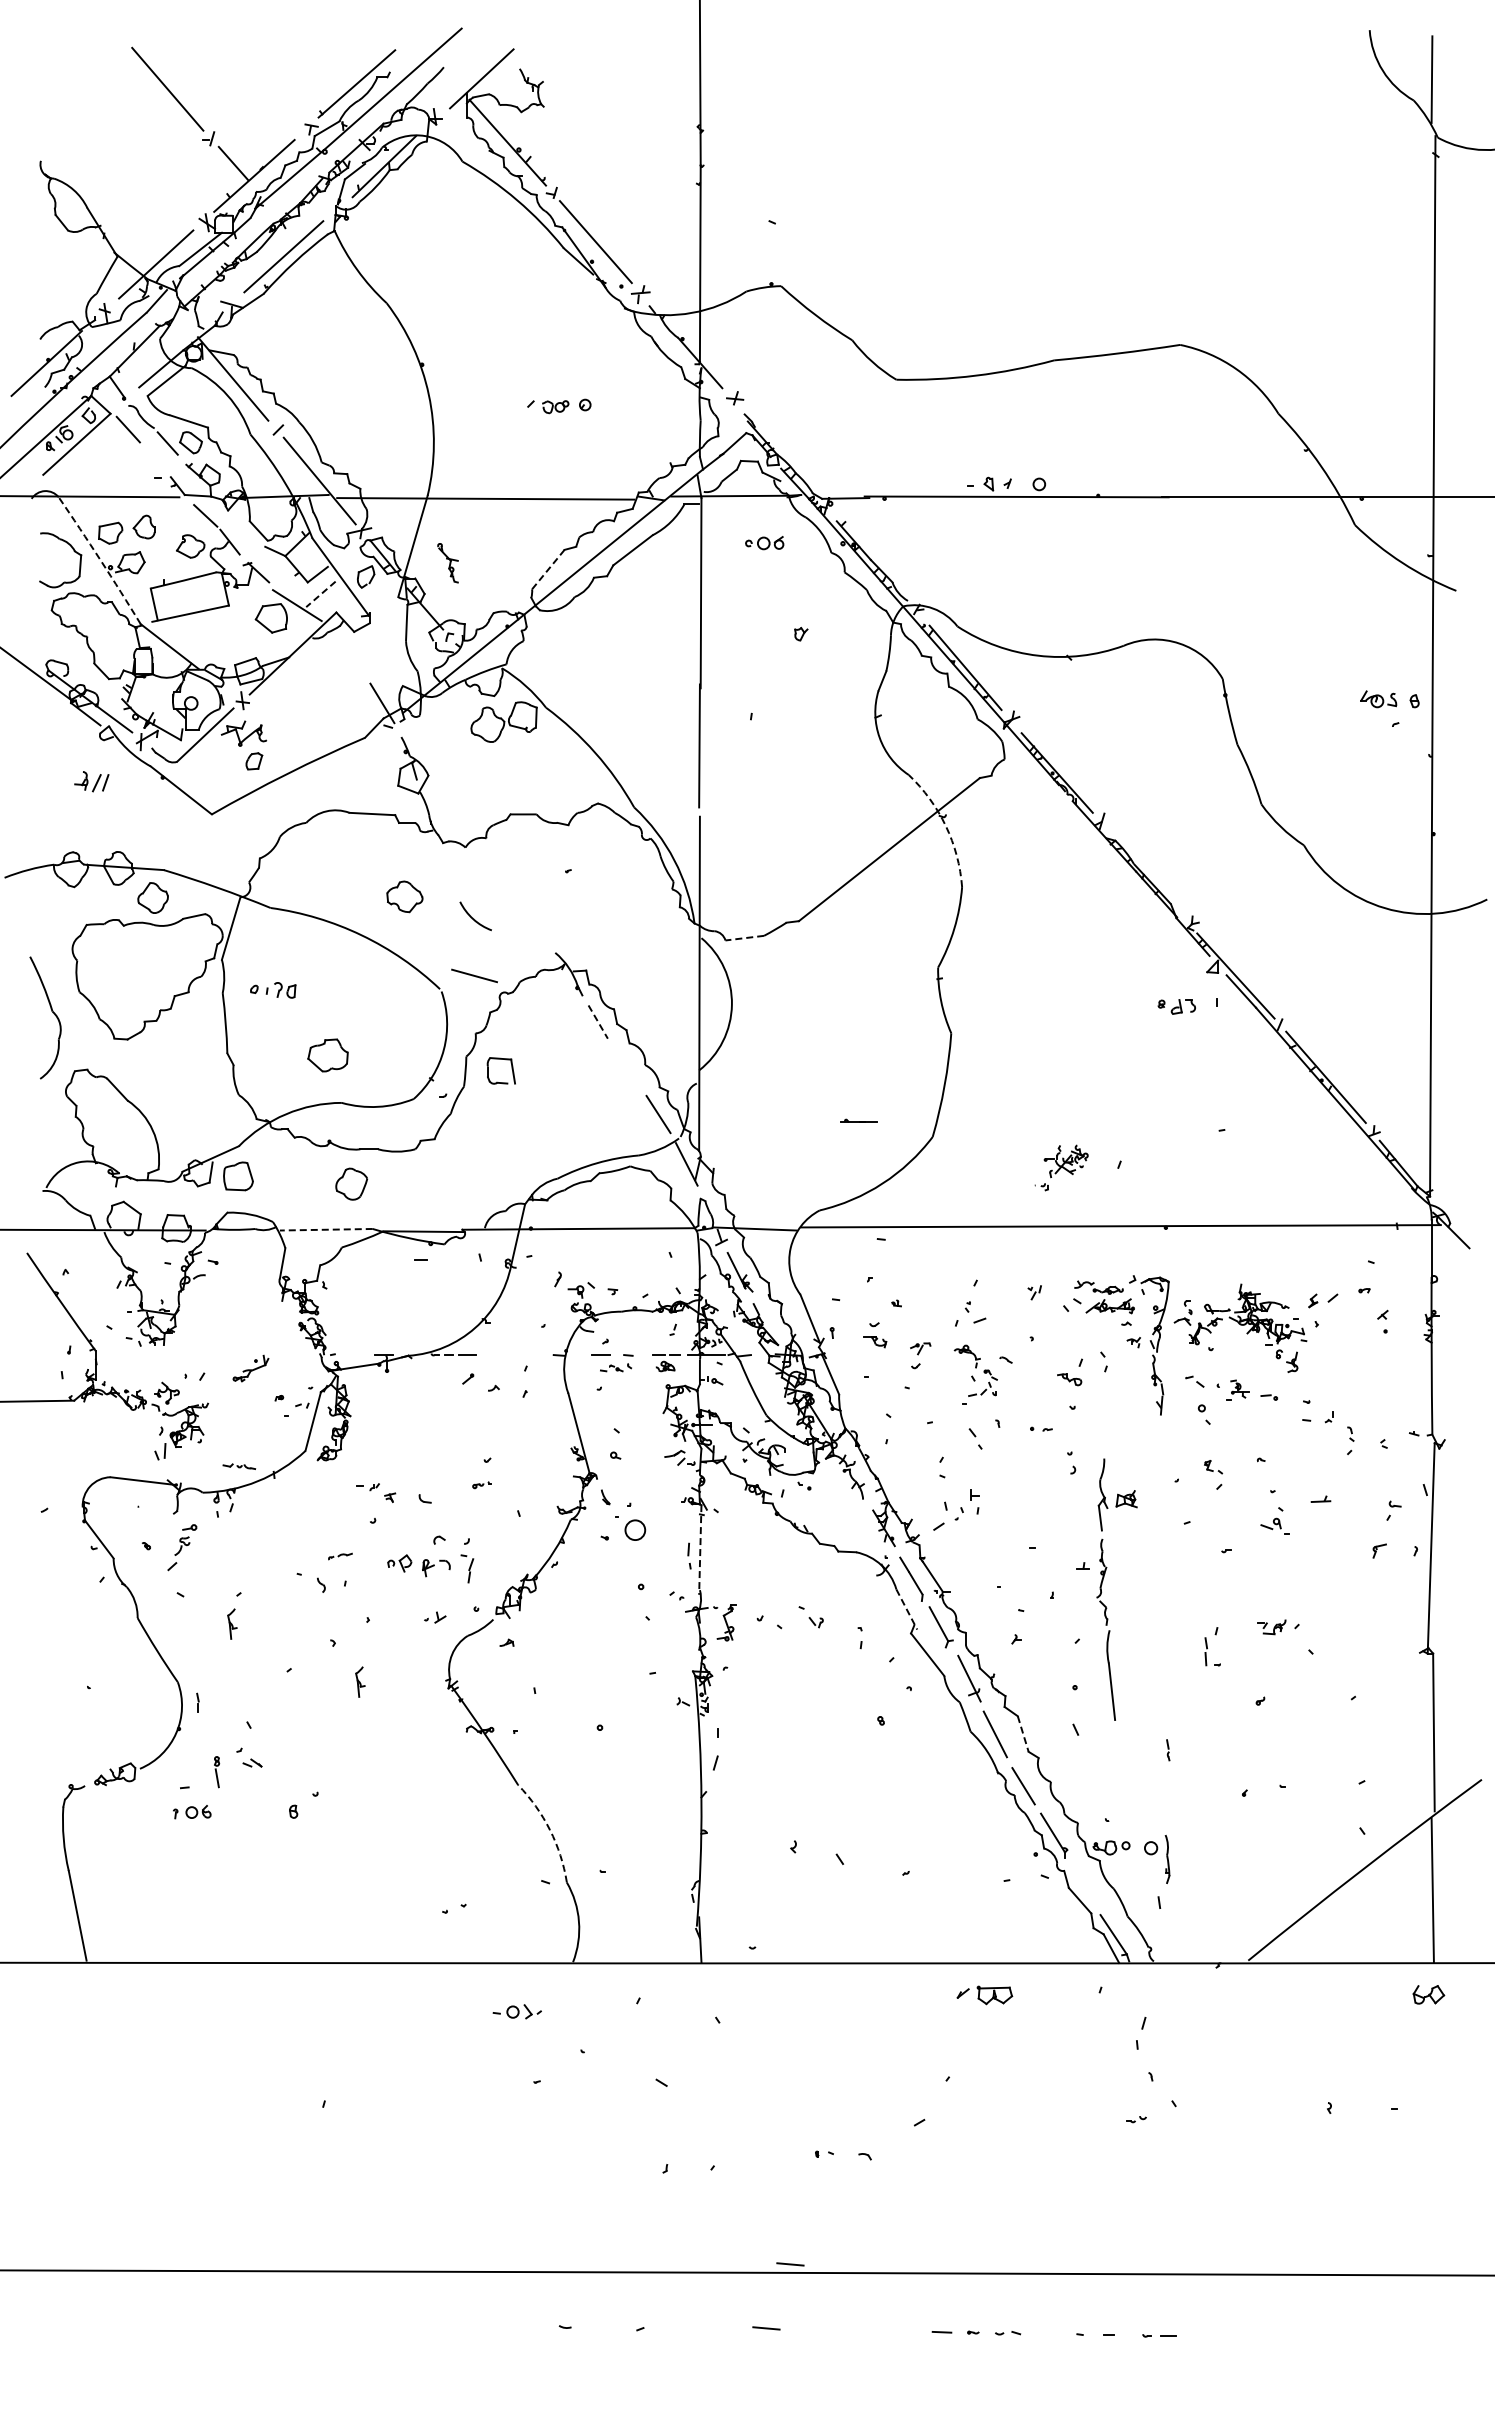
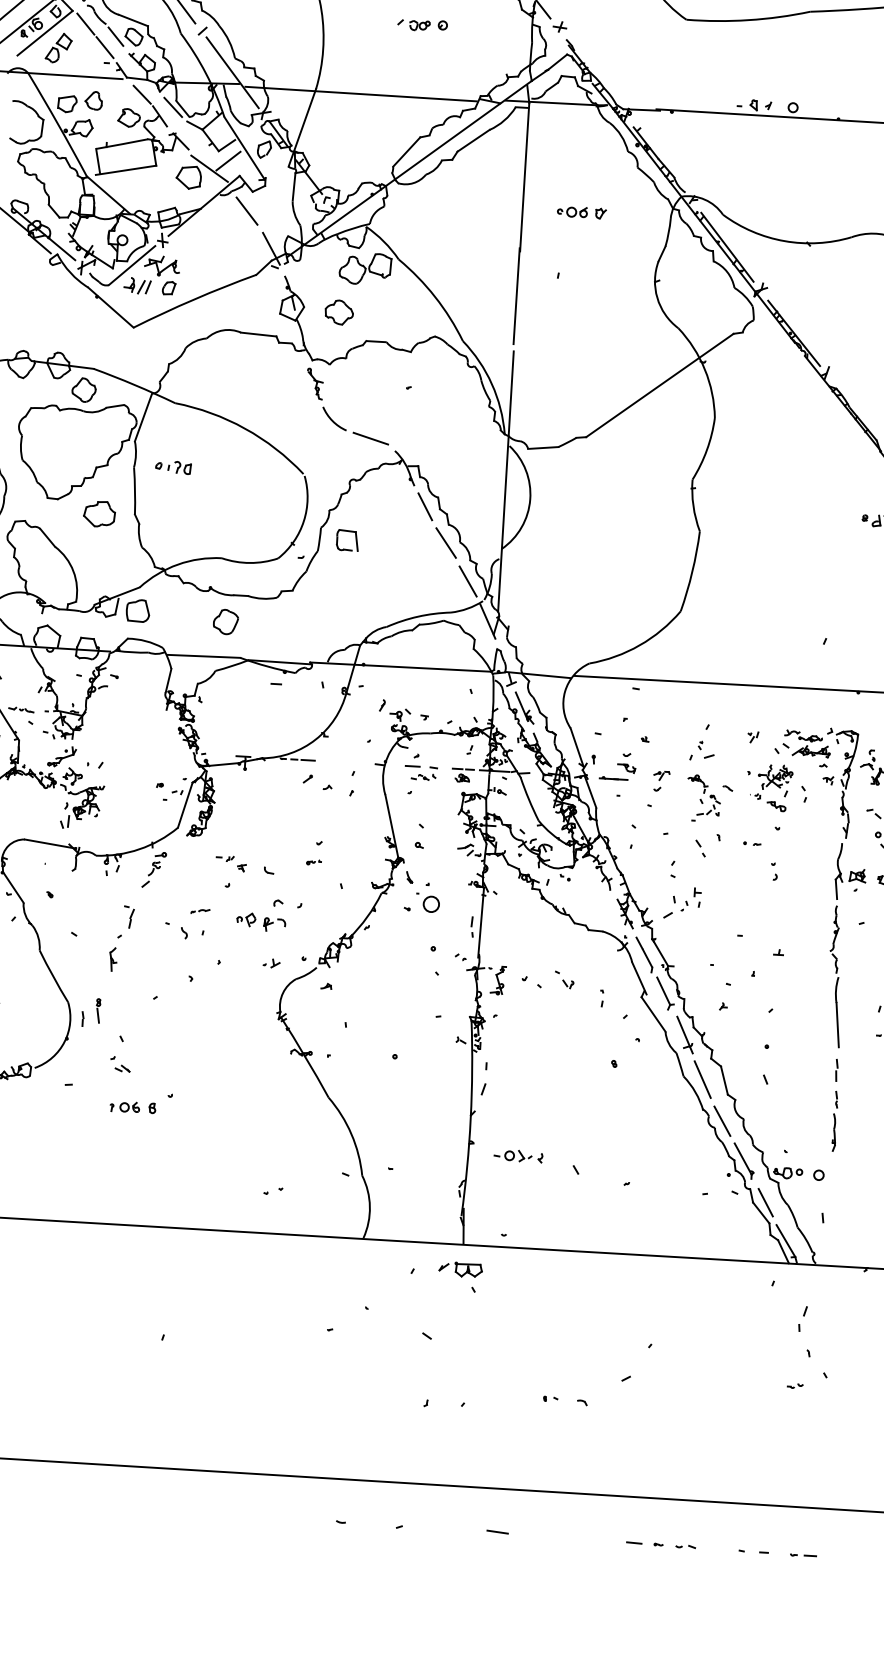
line: (154, 458) -> (104, 47), added
part: (95, 461) -> (58, 47), added
line: (246, 529) -> (173, 107), added
part: (764, 543) -> (572, 212), moved
arc: (100, 560) -> (58, 124), dashed -> solid
part: (447, 563) -> (314, 384), moved
line: (548, 569) -> (406, 151), dashed -> solid
line: (320, 594) -> (228, 161), dashed -> solid
line: (348, 656) -> (247, 210), added
part: (91, 781) -> (137, 285), moved
arc: (945, 826) -> (704, 370), dashed -> solid
part: (404, 896) -> (339, 312), moved
line: (744, 938) -> (543, 448), dashed -> solid
line: (474, 975) -> (370, 438), moved
line: (598, 1022) -> (425, 507), dashed -> solid
part: (327, 1055) -> (99, 514), moved
line: (627, 1066) -> (446, 542), added
part: (858, 1120) -> (613, 778), moved
part: (1061, 1167) -> (771, 781), moved
line: (325, 1229) -> (203, 656), dashed -> solid
part: (250, 1368) -> (61, 756), moved
part: (239, 1466) -> (21, 709), moved
part: (182, 1547) -> (154, 869), moved
line: (700, 1549) -> (481, 922), dashed -> solid
part: (467, 1568) -> (129, 916), moved
part: (1102, 1584) -> (835, 941), moved
line: (906, 1609) -> (639, 978), dashed -> solid
line: (1205, 1652) -> (836, 1070), moved
part: (360, 1681) -> (210, 1009), removed
line: (1023, 1734) -> (724, 1080), dashed -> solid
part: (217, 1772) -> (98, 1011), moved
part: (192, 1812) -> (125, 1107), moved
arc: (550, 1830) -> (351, 1134), dashed -> solid
part: (1167, 1859) -> (834, 1132), moved
line: (1085, 1887) -> (766, 1202), added
part: (984, 1995) -> (460, 1269), moved
part: (516, 2011) -> (512, 1155), moved
line: (790, 2264) -> (519, 1483), removed

